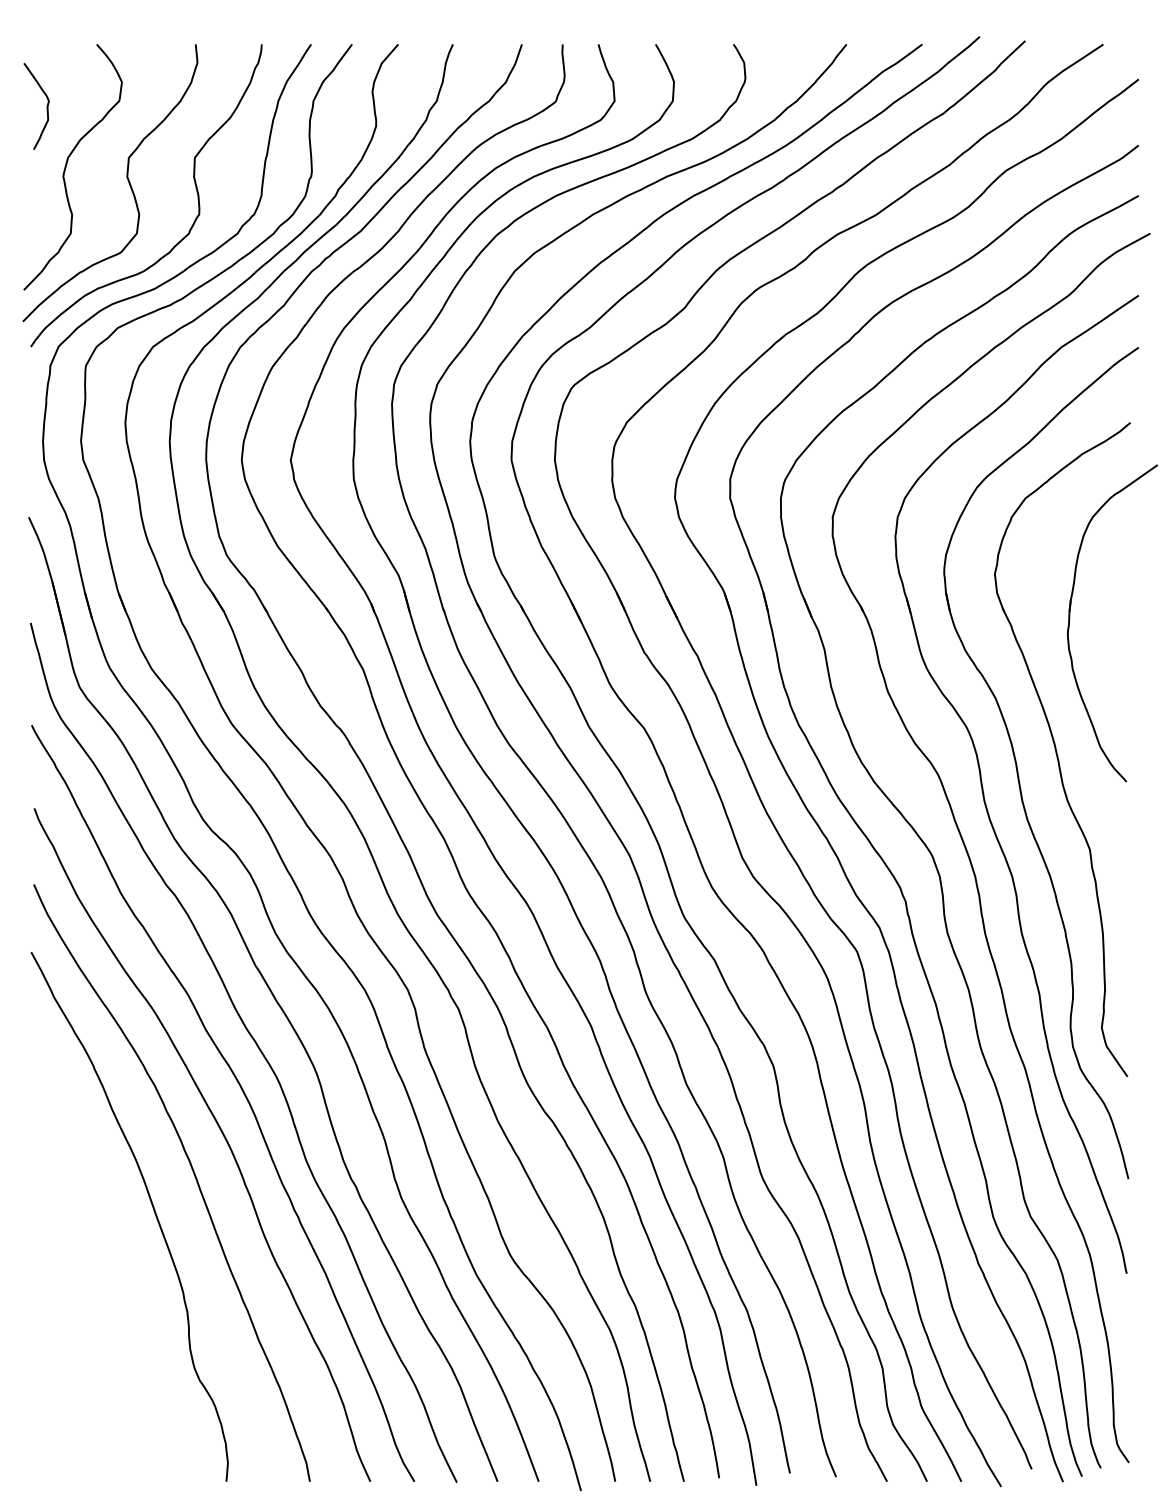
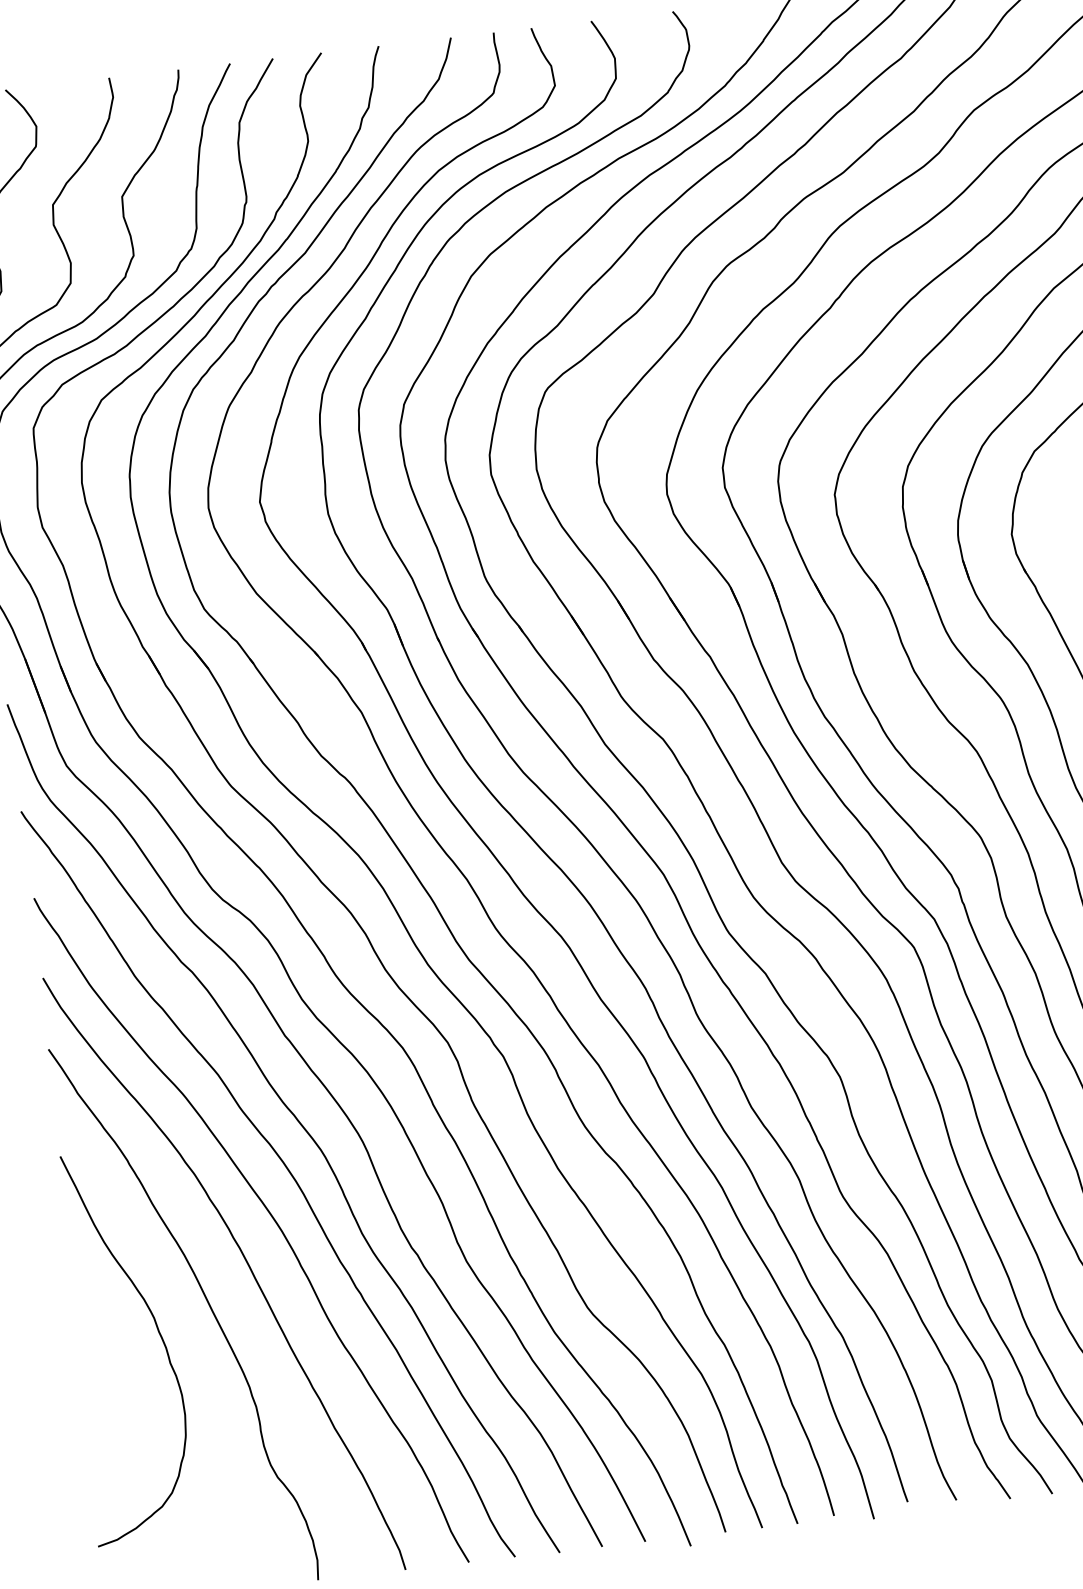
curve: (103, 1232) -> (158, 1334), added

